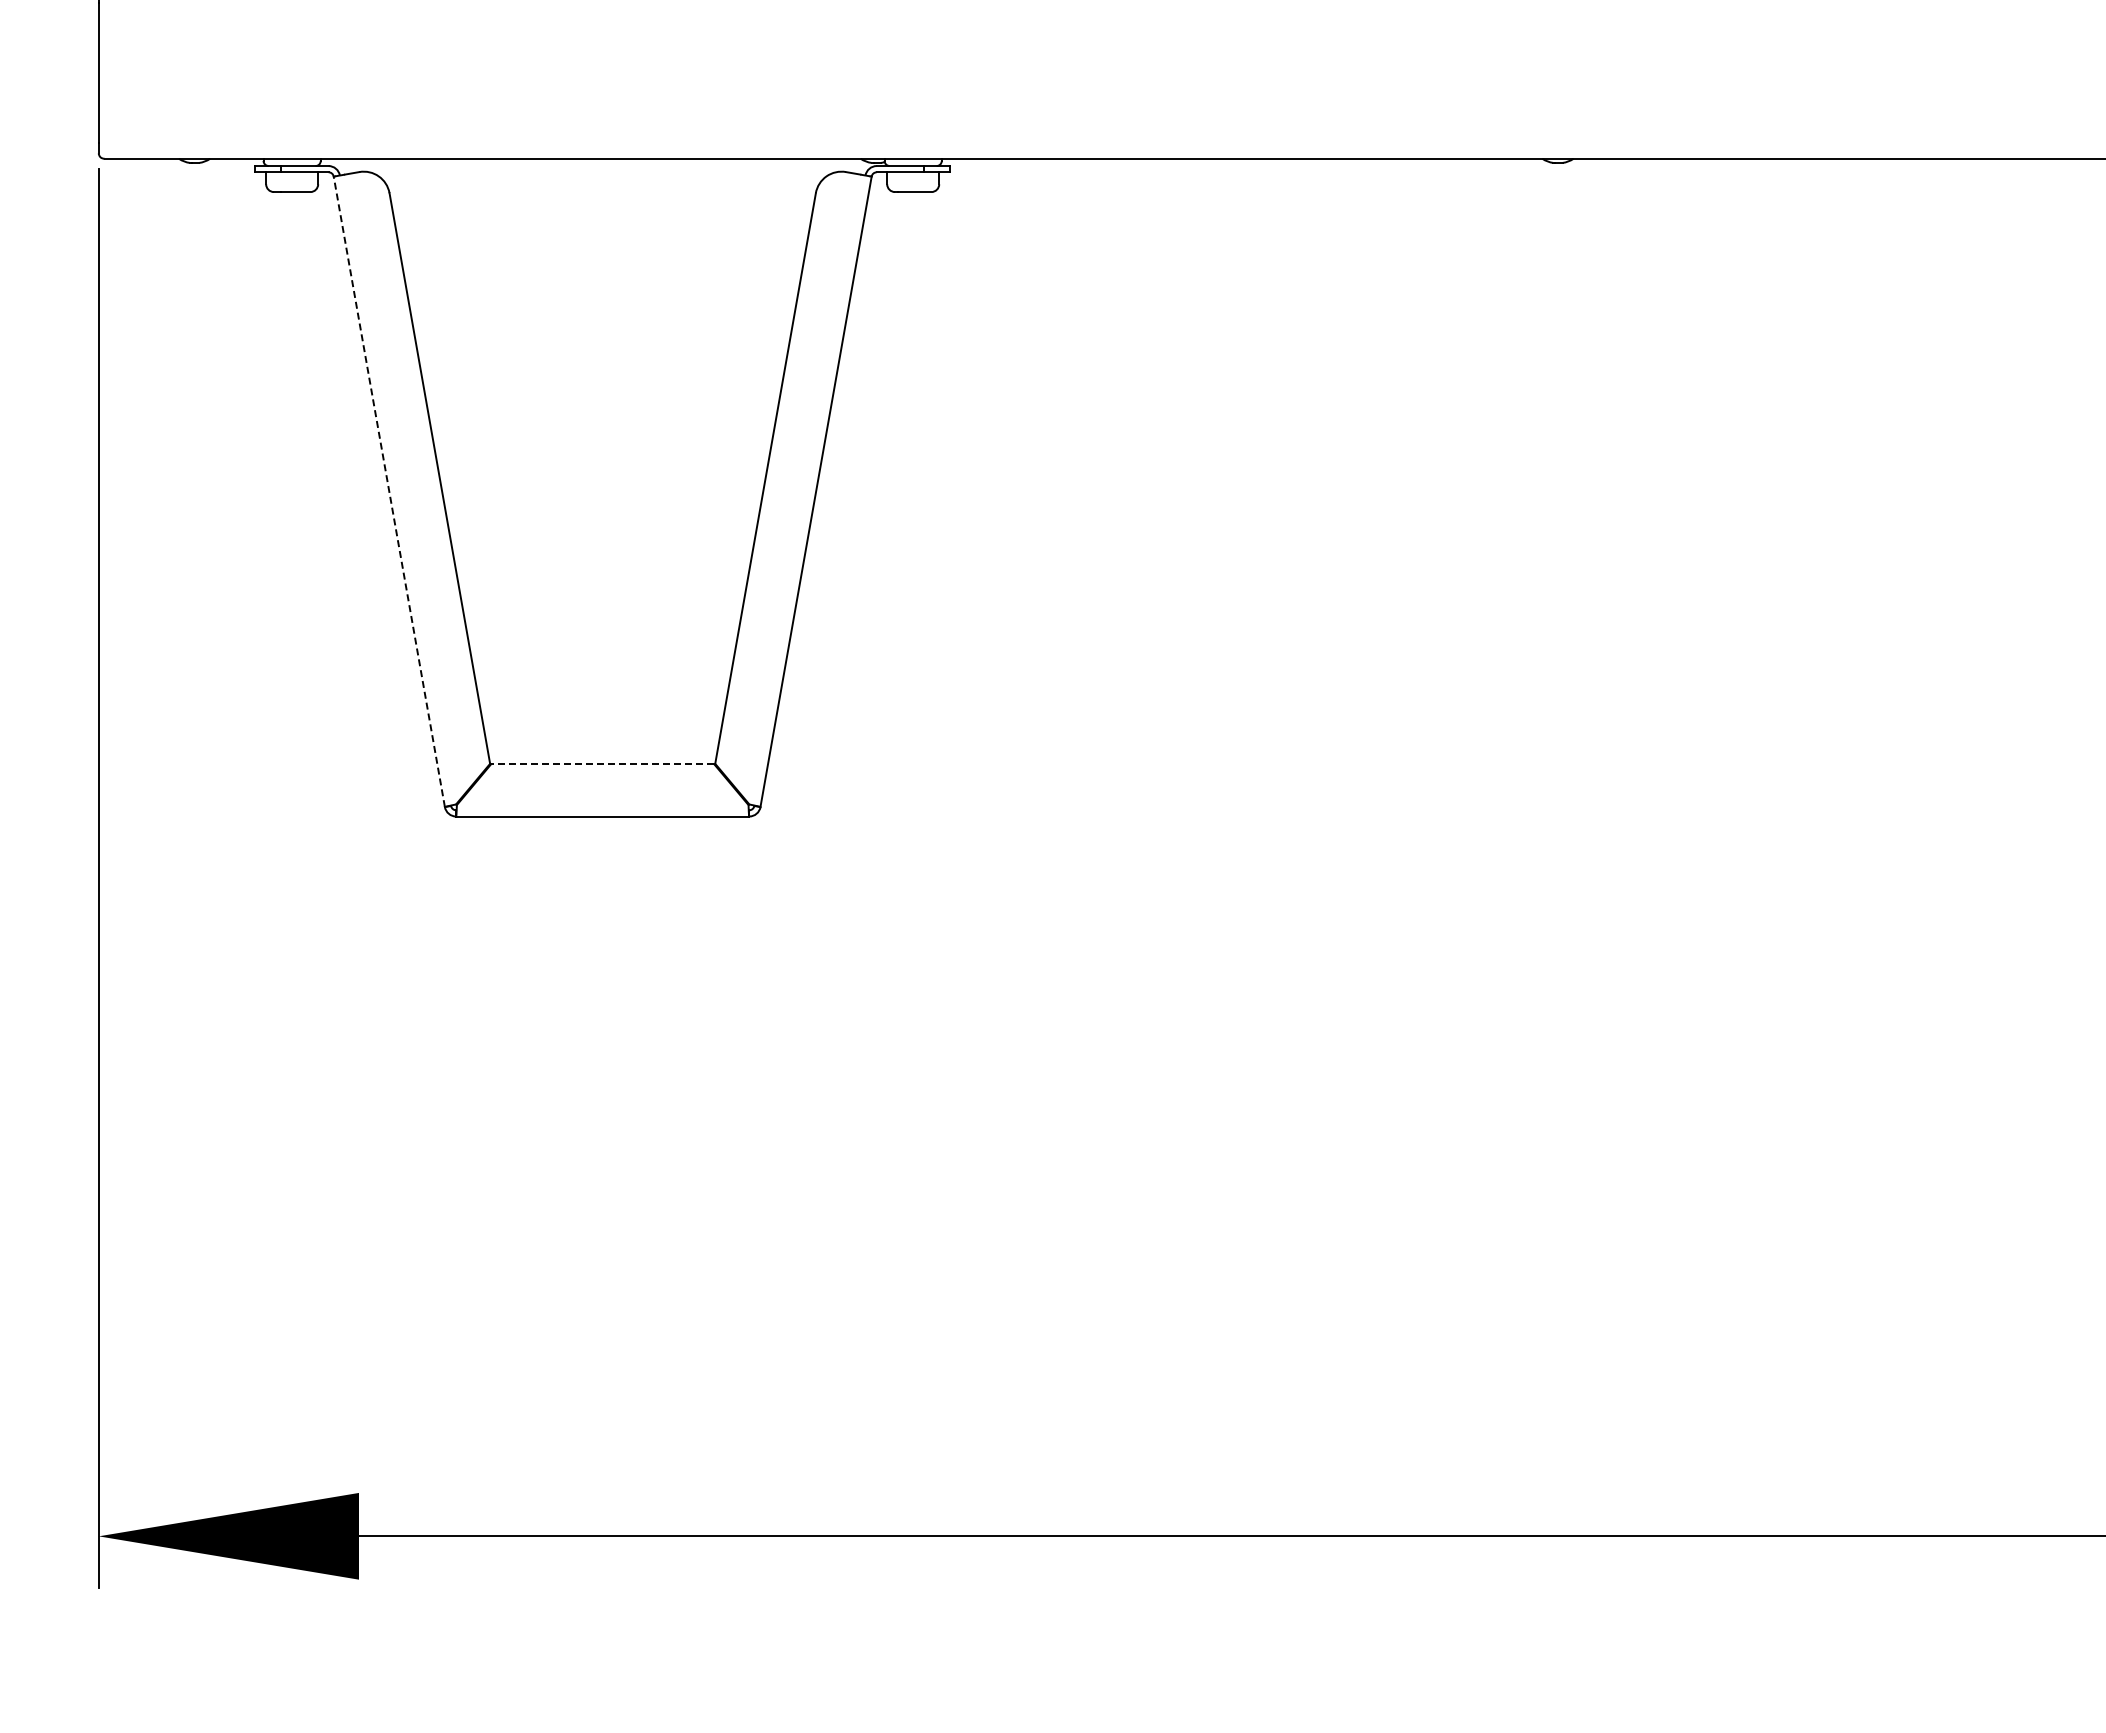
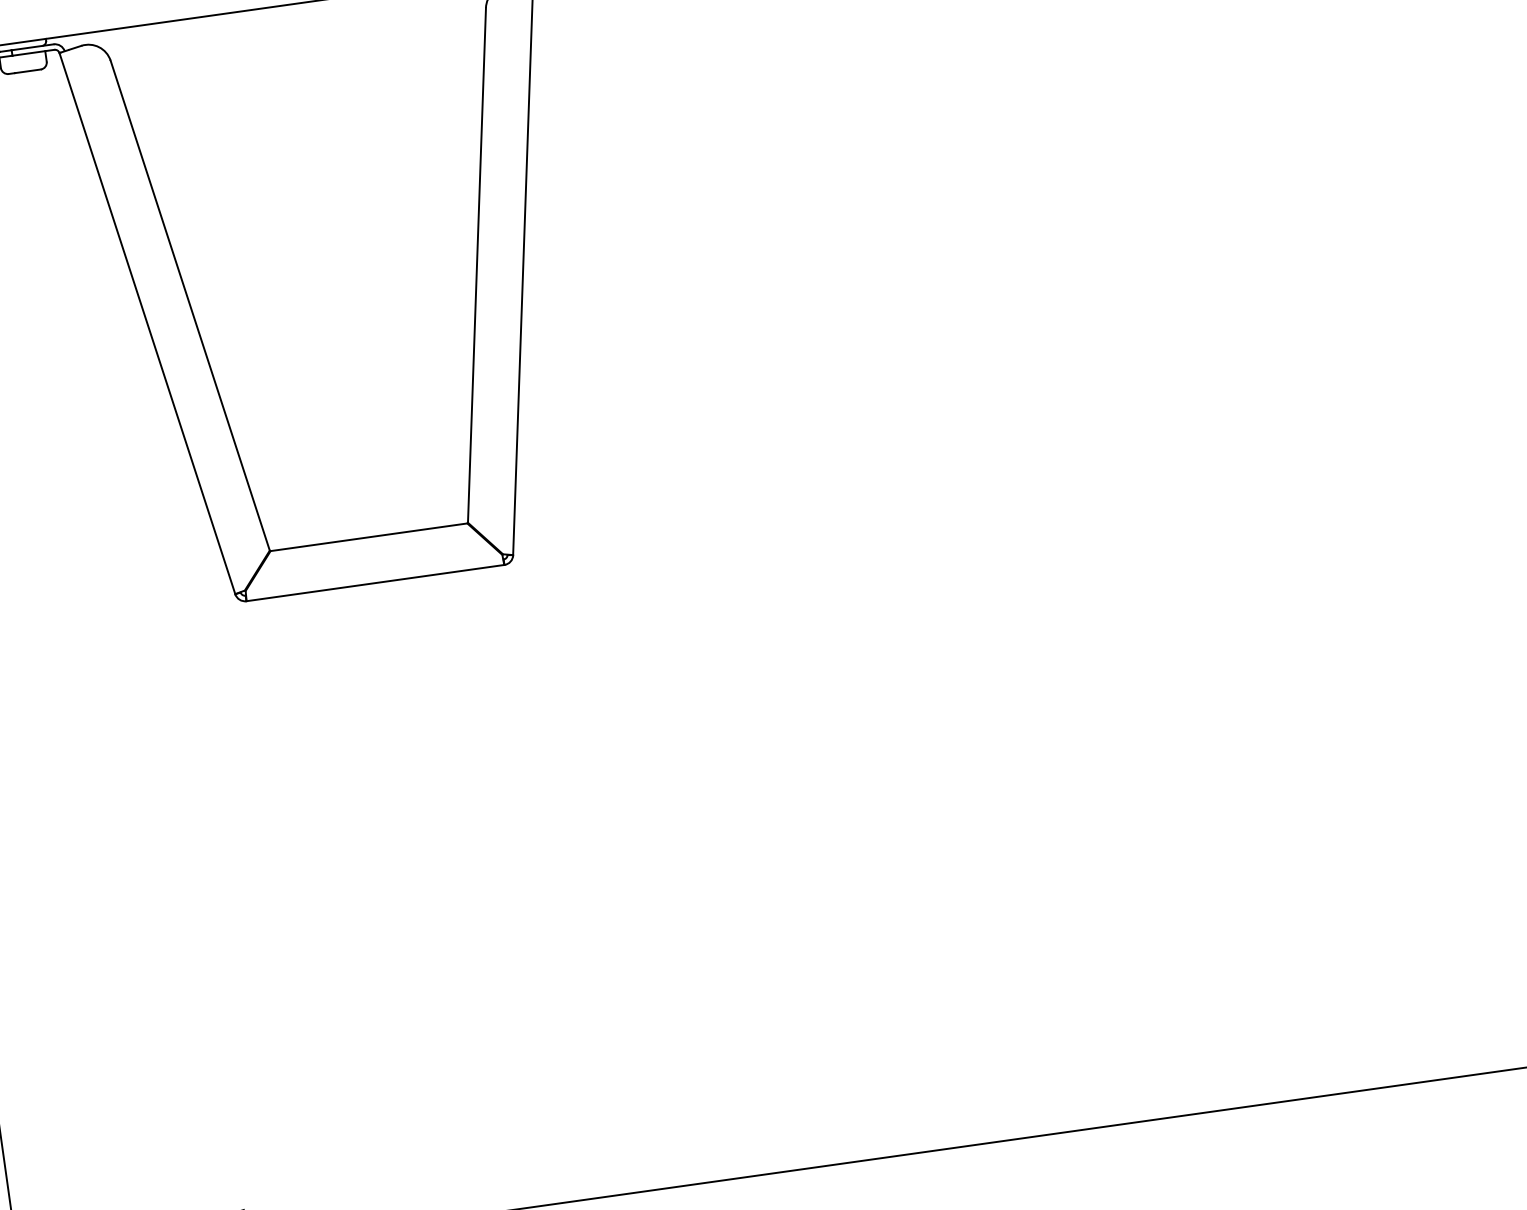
line: (389, 491) -> (147, 323), dashed -> solid
line: (602, 764) -> (368, 537), dashed -> solid

